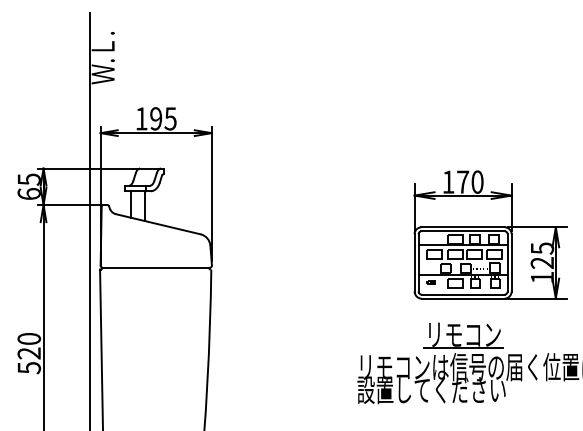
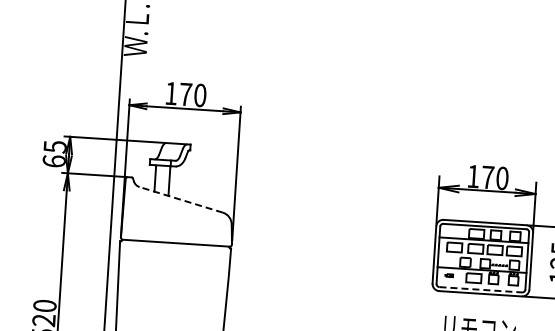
text: (163, 118) -> (193, 94), 195 -> 170
line: (158, 224) -> (181, 200), solid -> dashed
line: (463, 294) -> (481, 289), solid -> dashed

